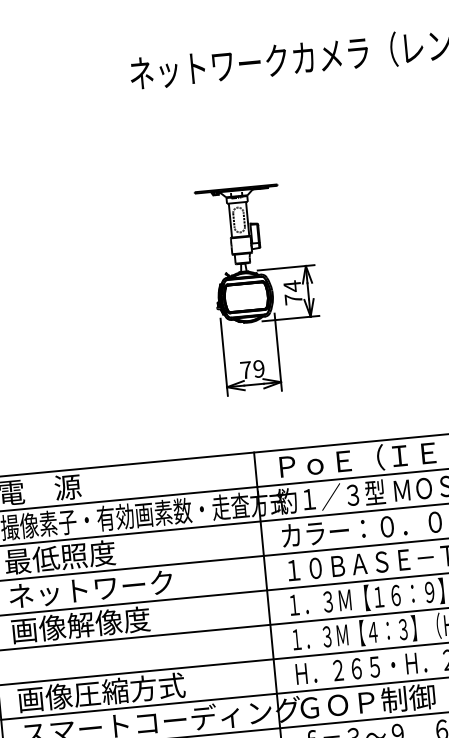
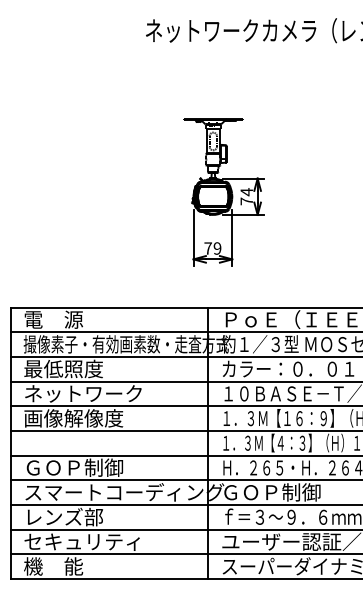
text: (100, 692) -> (83, 467), 画像圧縮方式 -> ＧＯＰ制御

